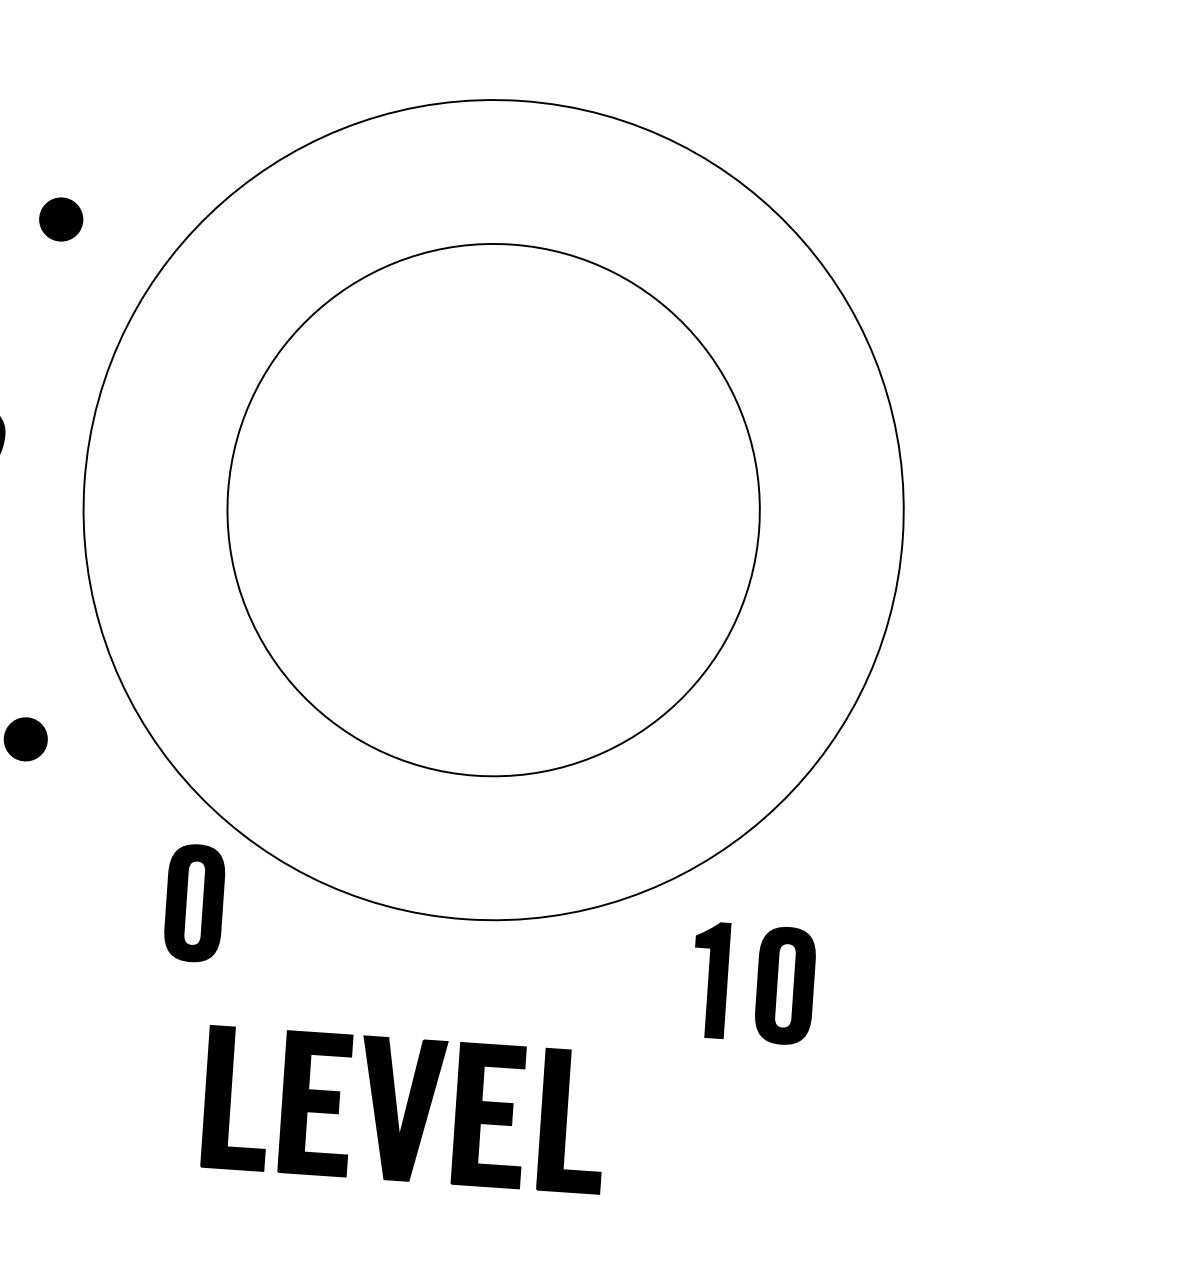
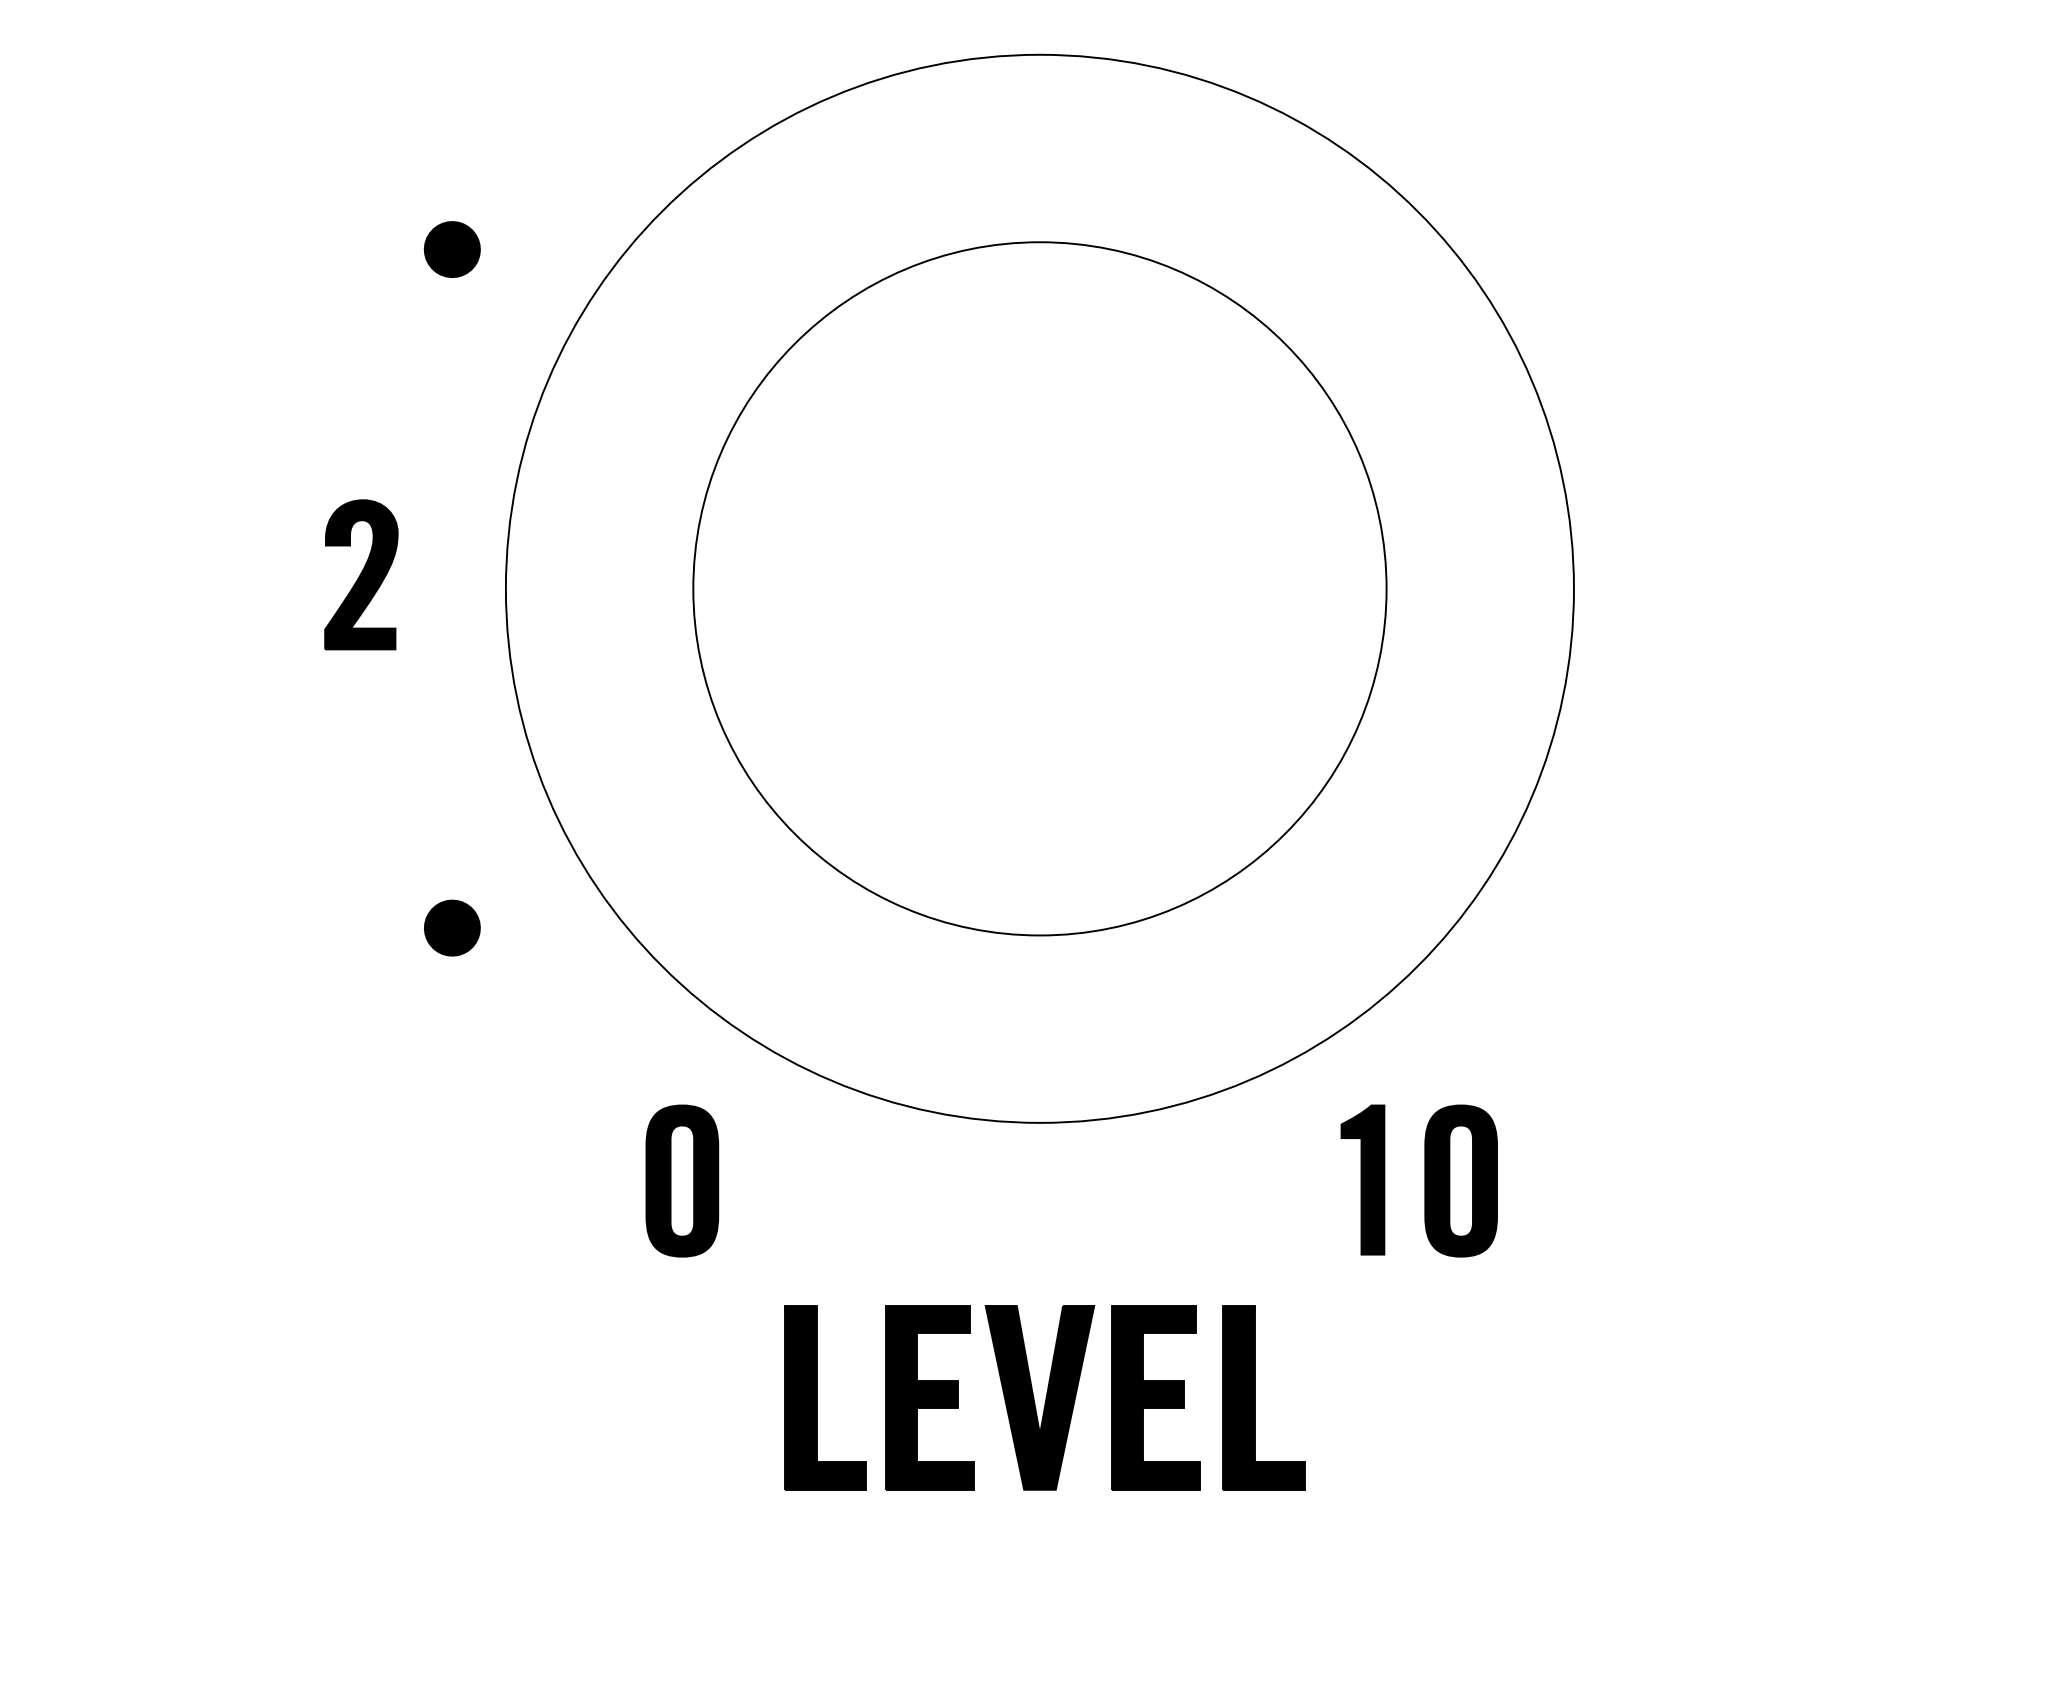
part: (194, 902) -> (682, 1180), moved
part: (404, 1109) -> (1044, 1397), moved

